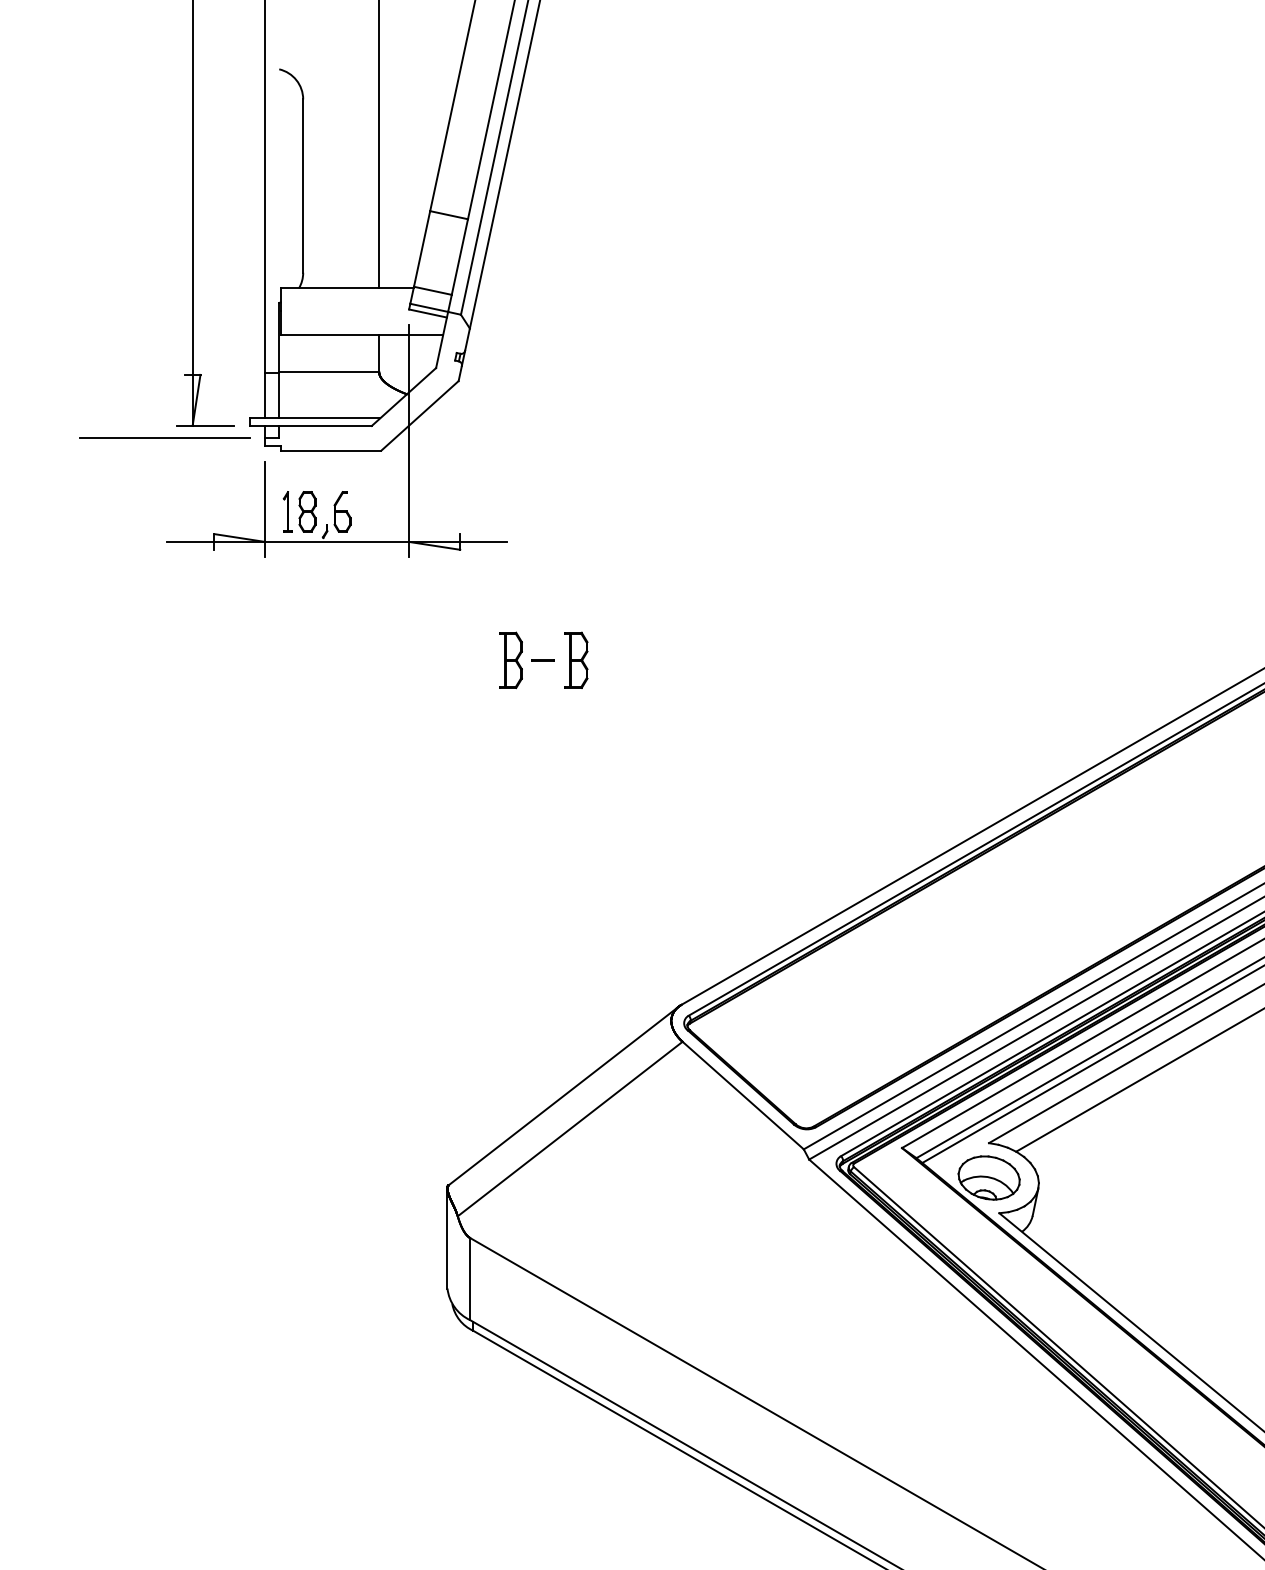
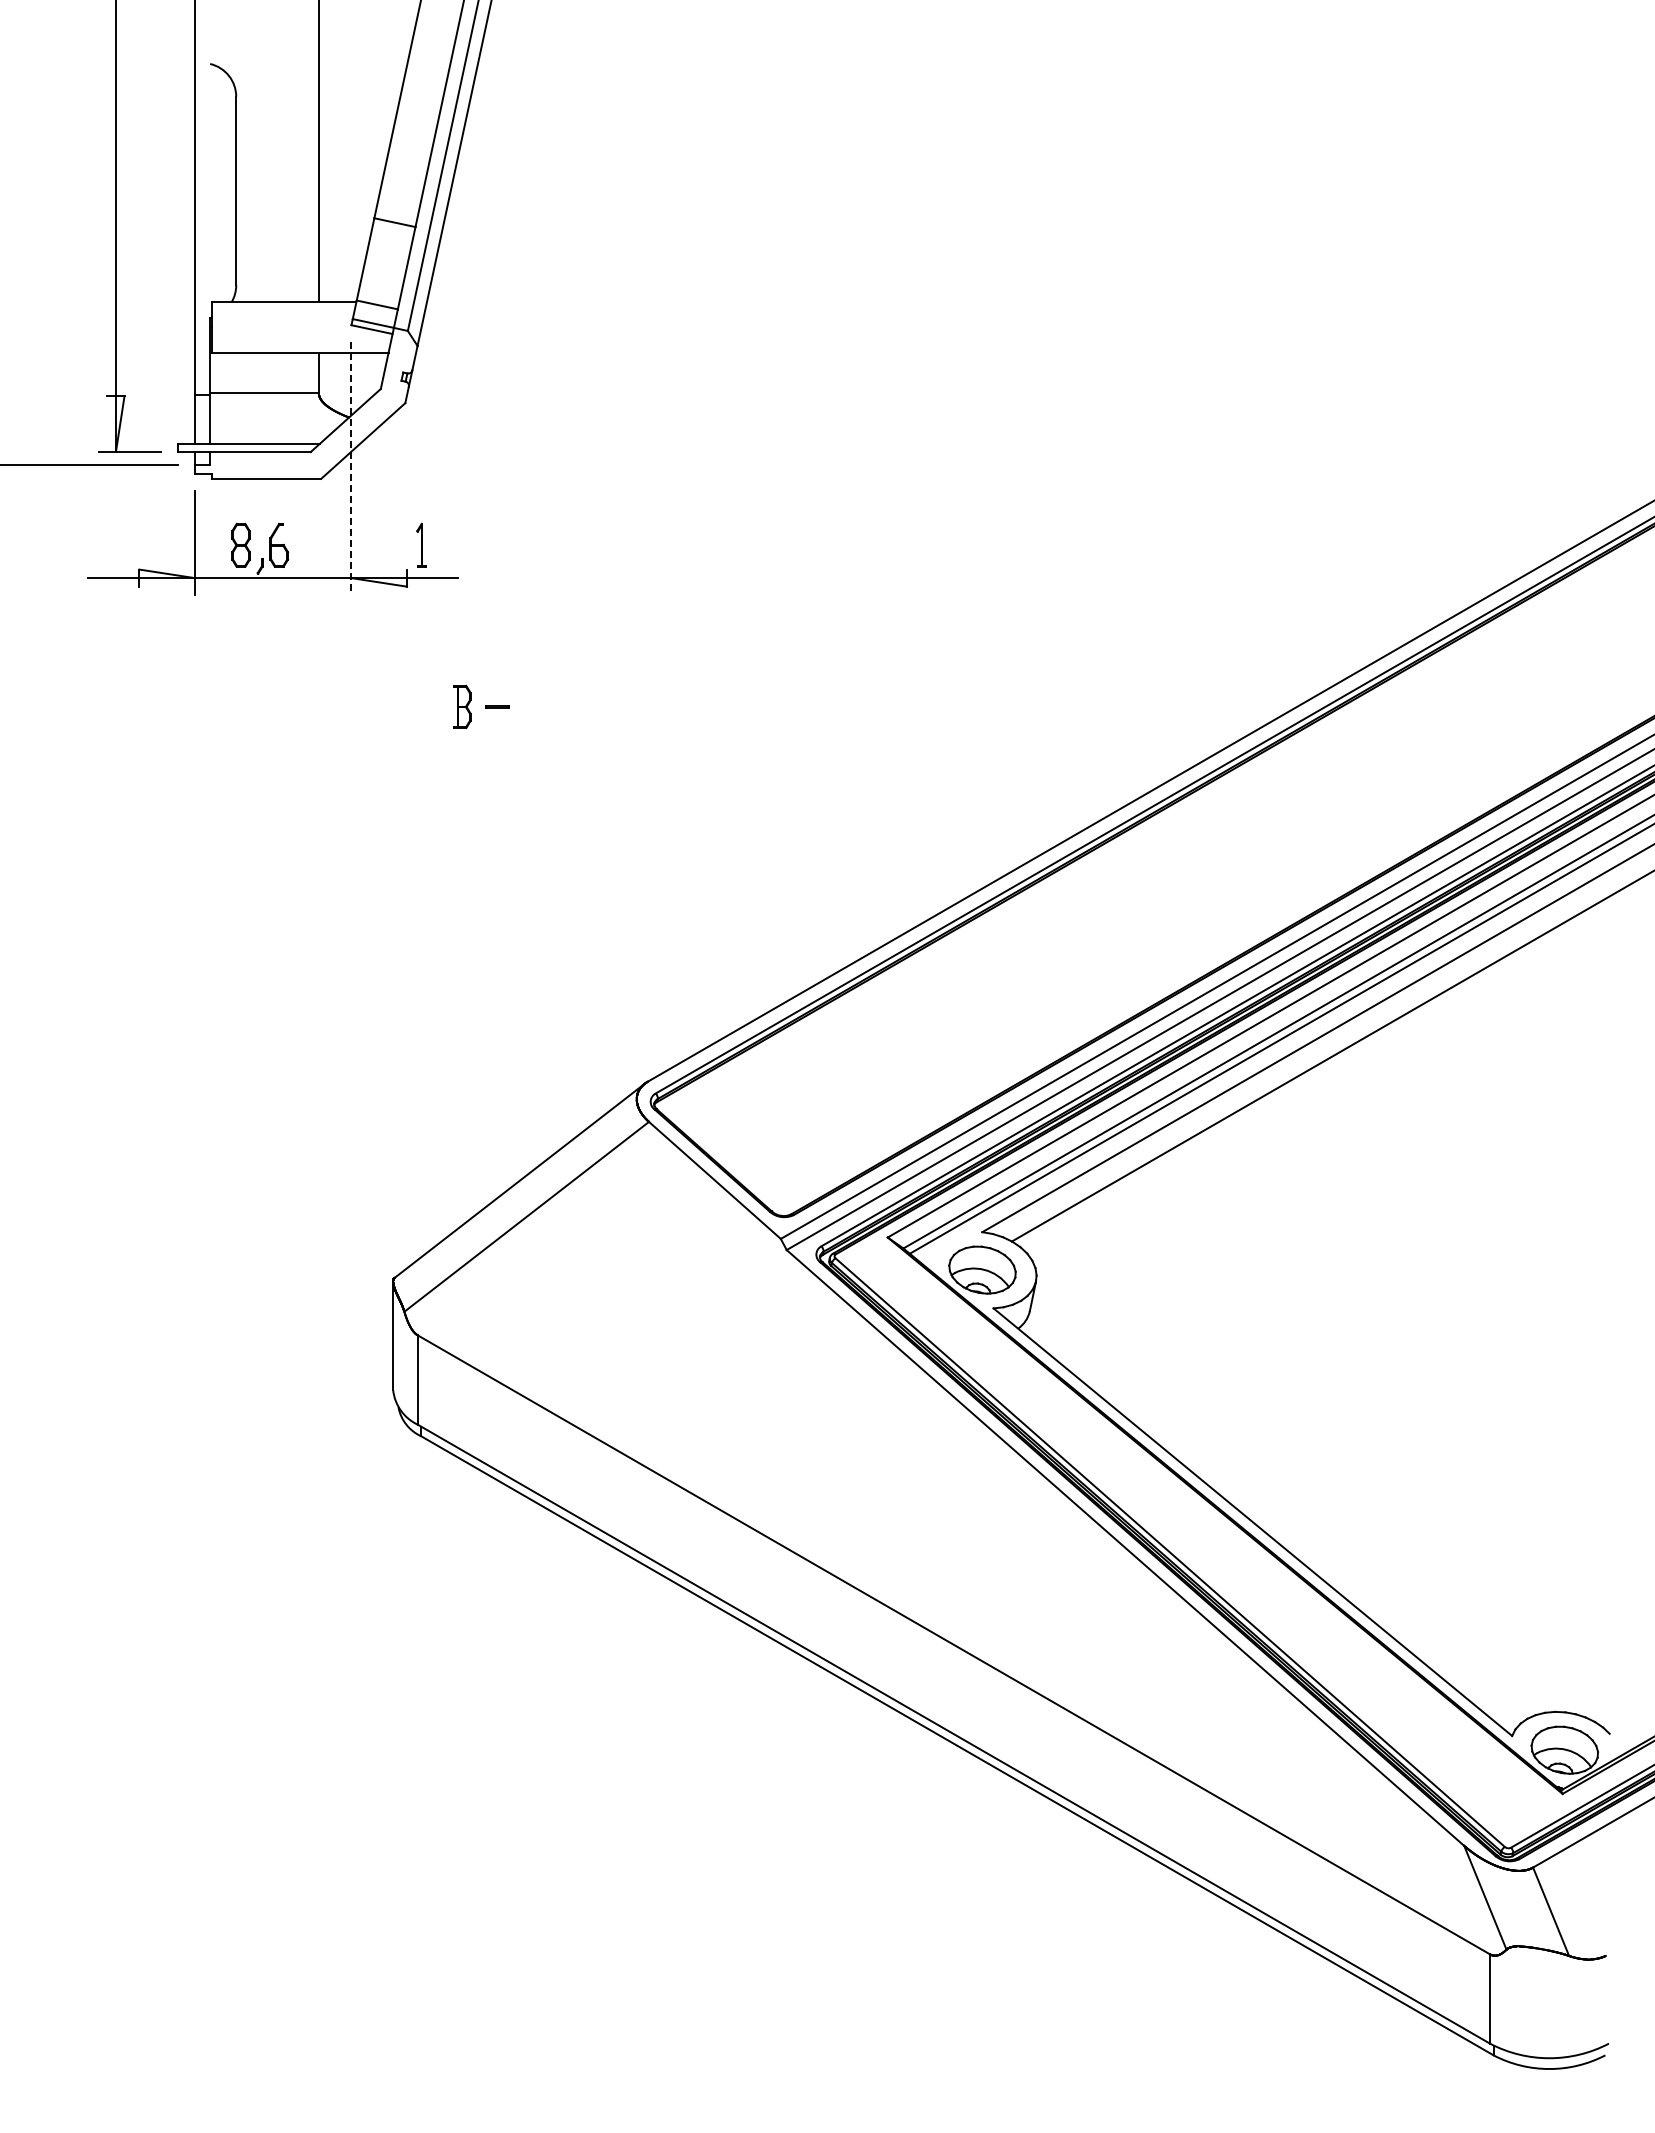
line: (409, 442) -> (351, 469), solid -> dashed
part: (287, 511) -> (421, 544), moved
part: (511, 659) -> (462, 706), size x0.7
part: (576, 659) -> (533, 706), removed

